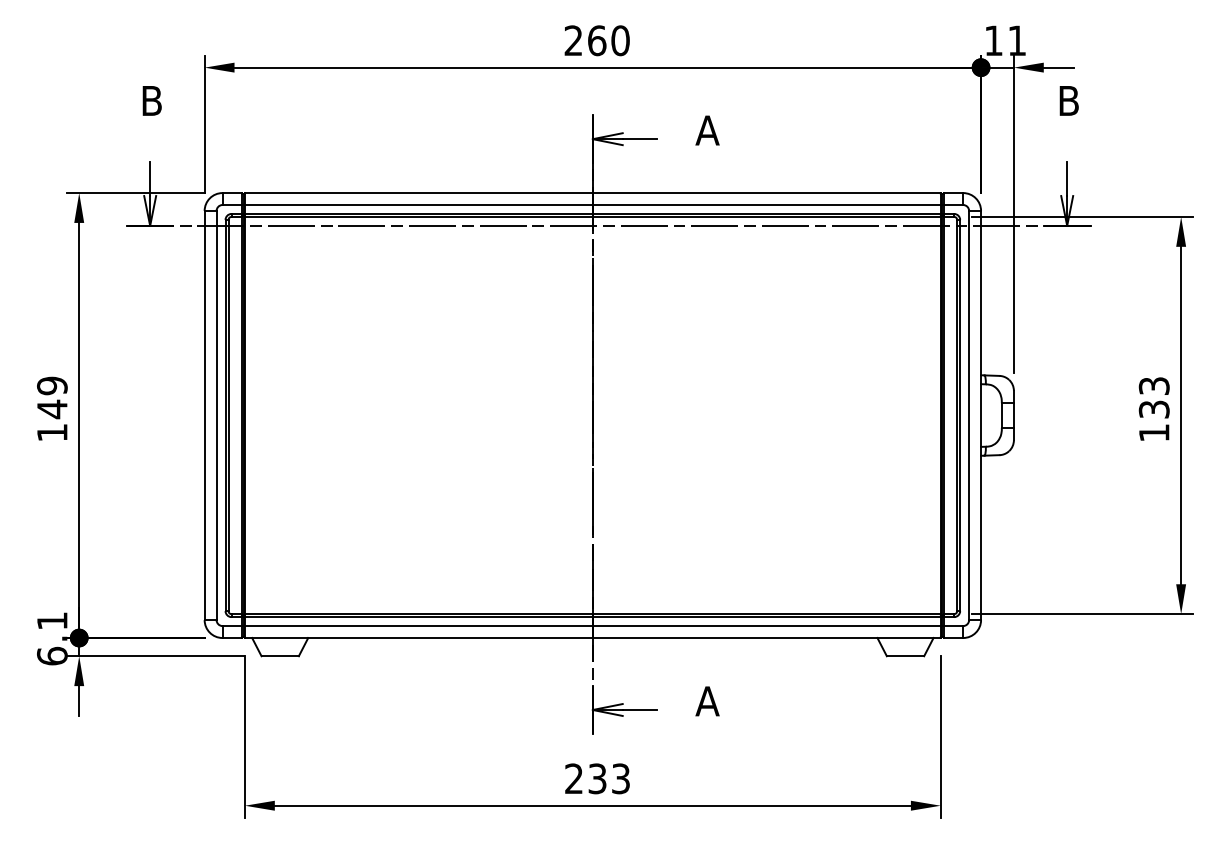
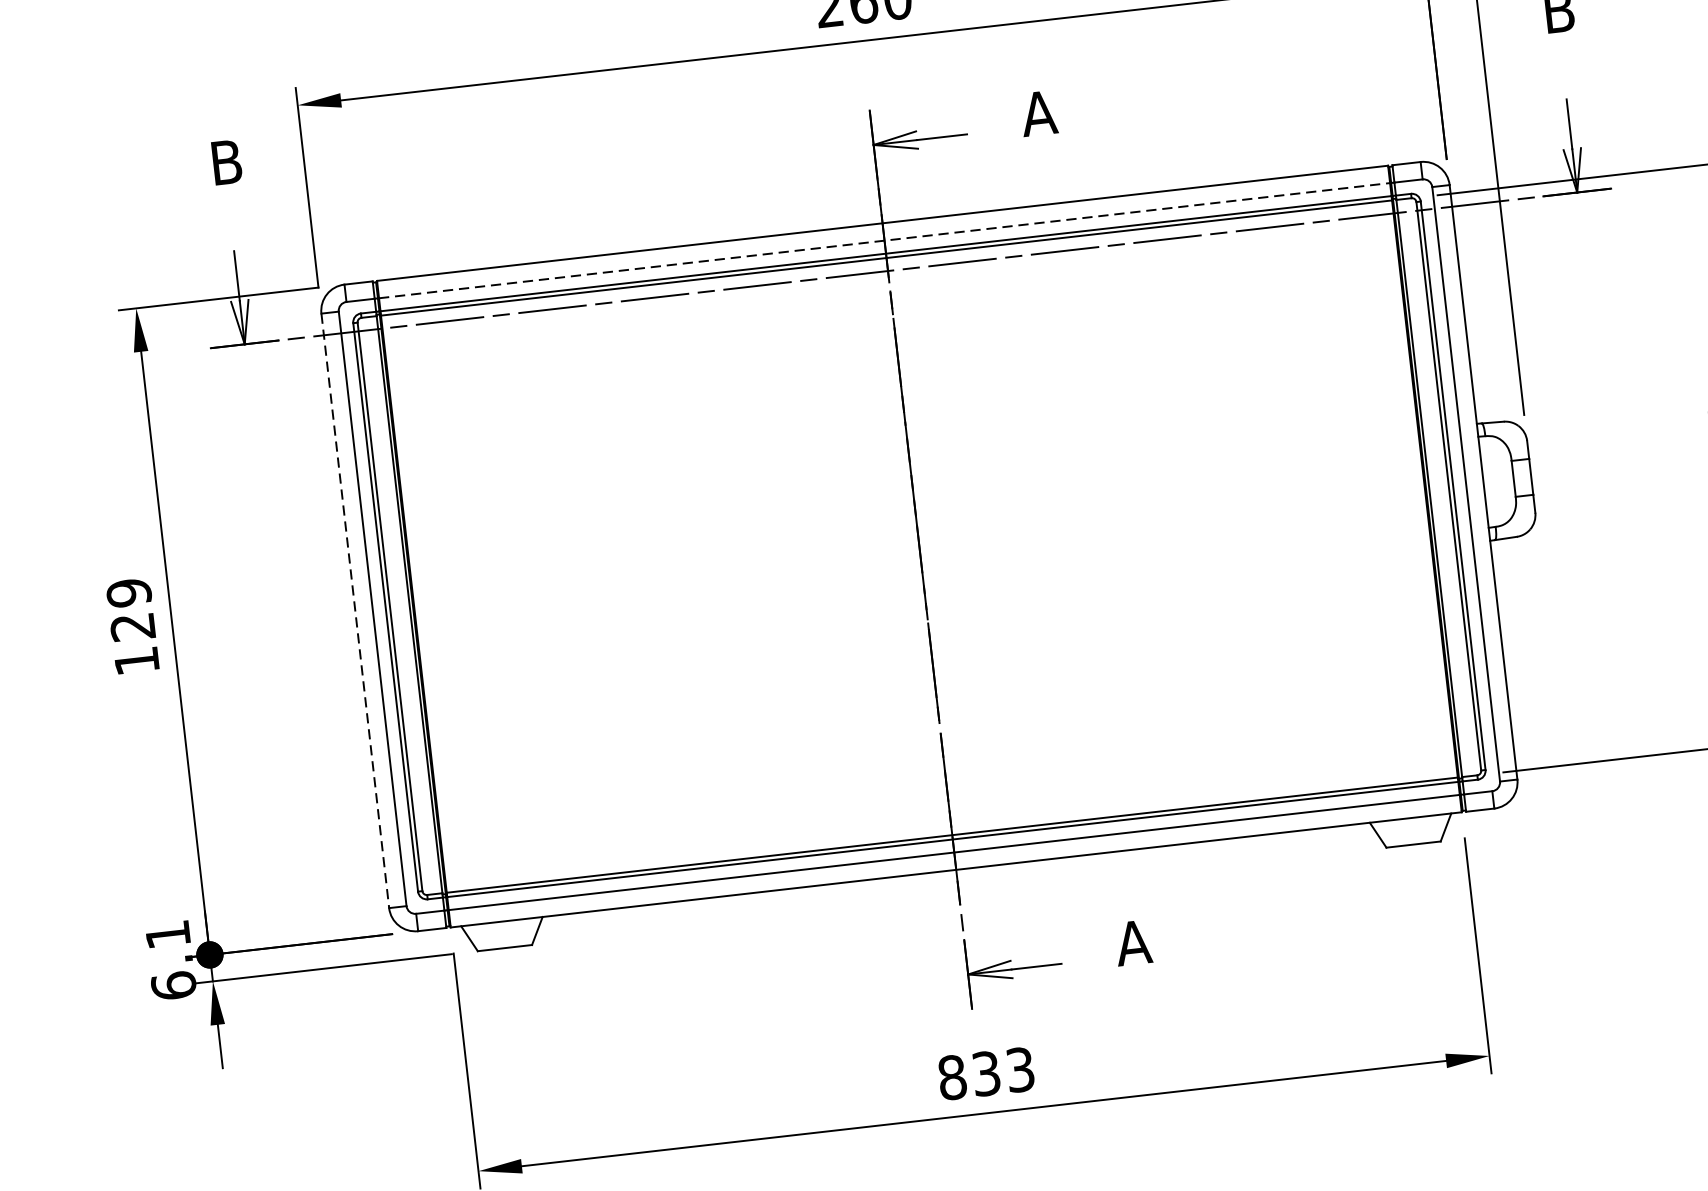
line: (592, 205) -> (884, 241), solid -> dashed
text: (52, 409) -> (133, 627), 149 -> 129
line: (204, 415) -> (355, 610), solid -> dashed
text: (574, 778) -> (952, 1077), 233 -> 833

